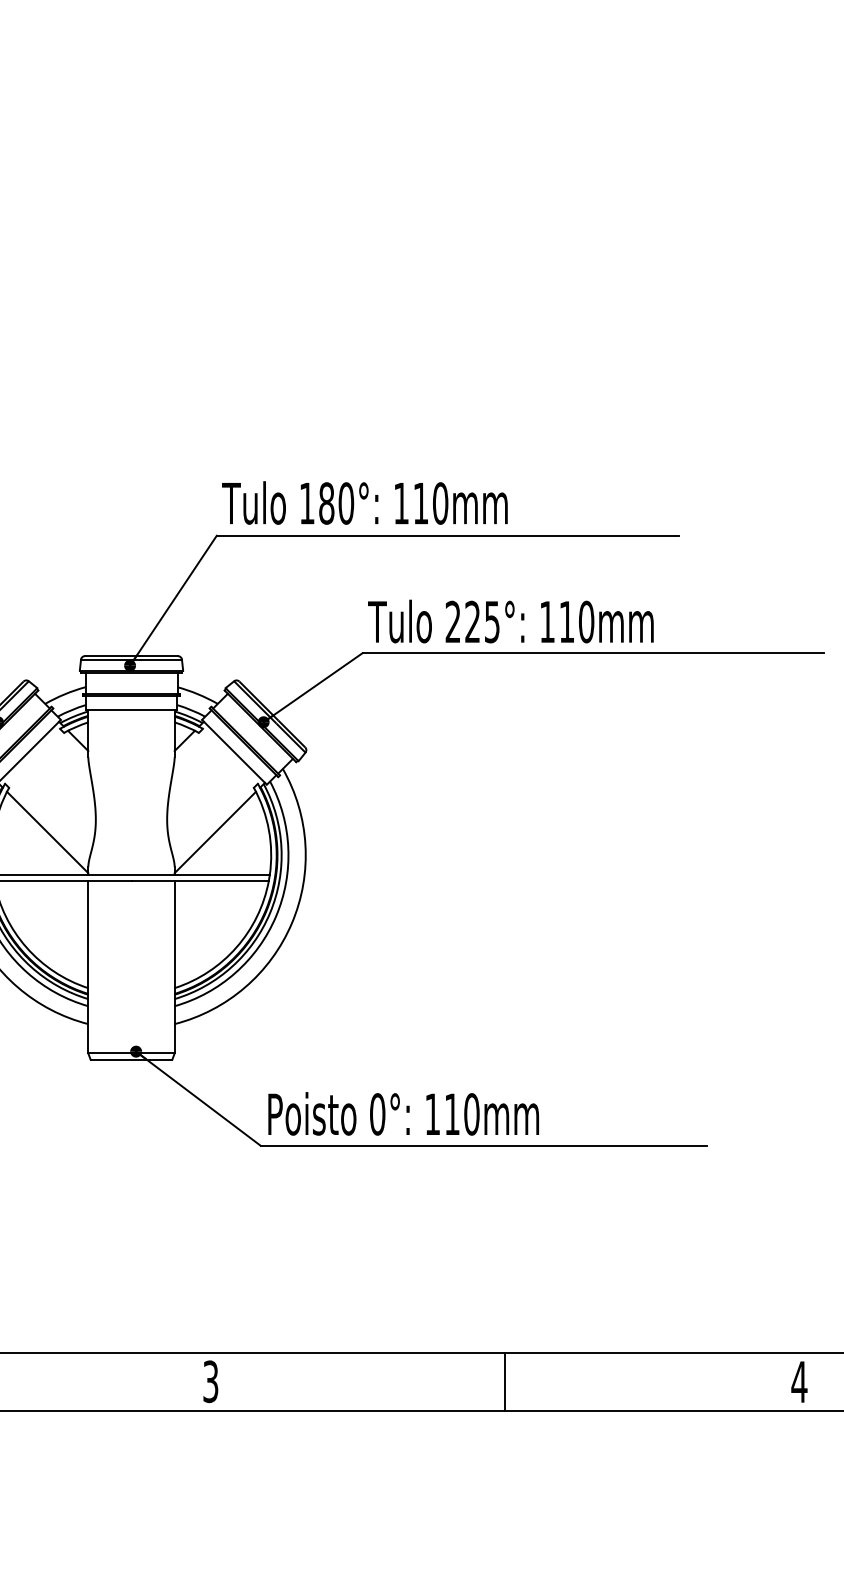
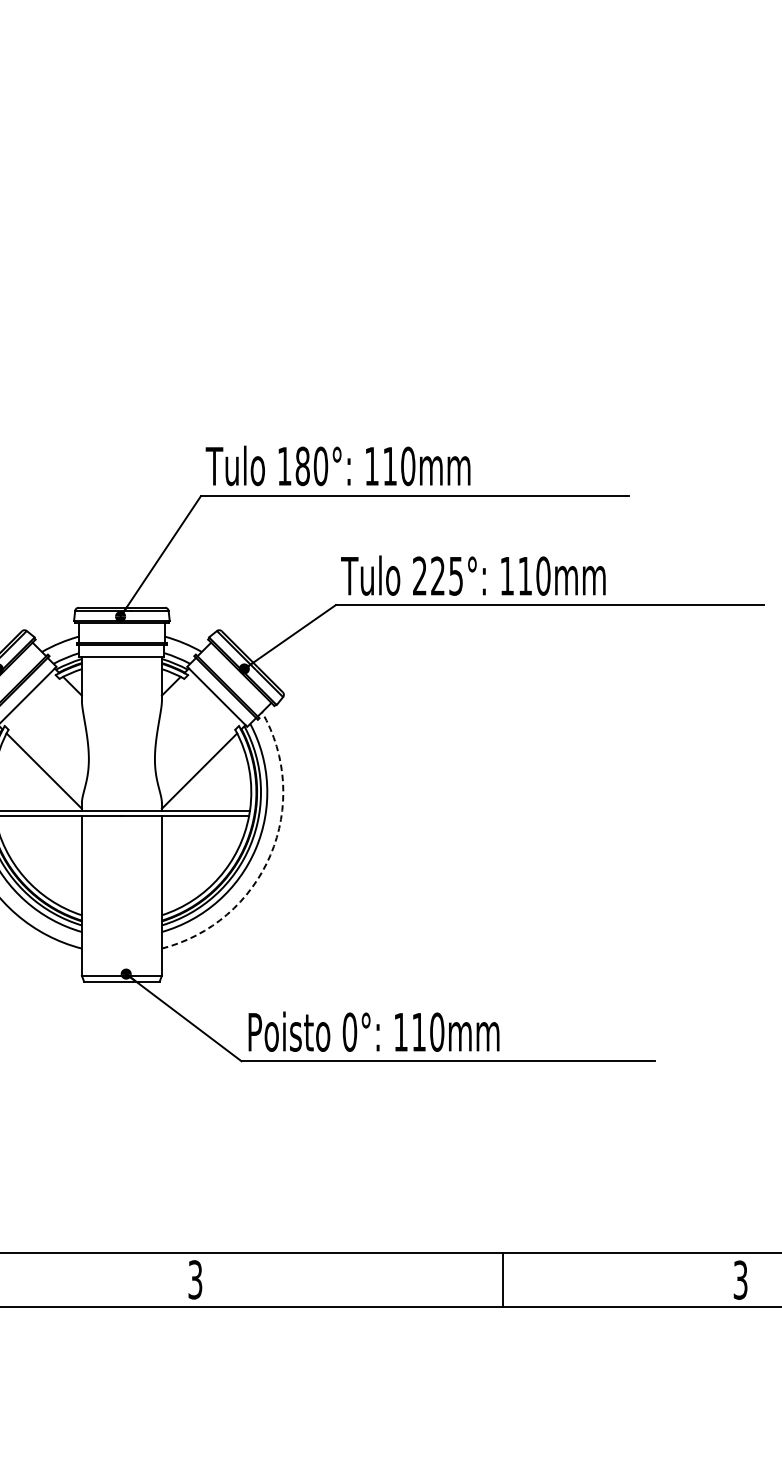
arc: (291, 923) -> (270, 855), solid -> dashed
line: (505, 1381) -> (503, 1279), moved
text: (799, 1381) -> (740, 1279), 4 -> 3

